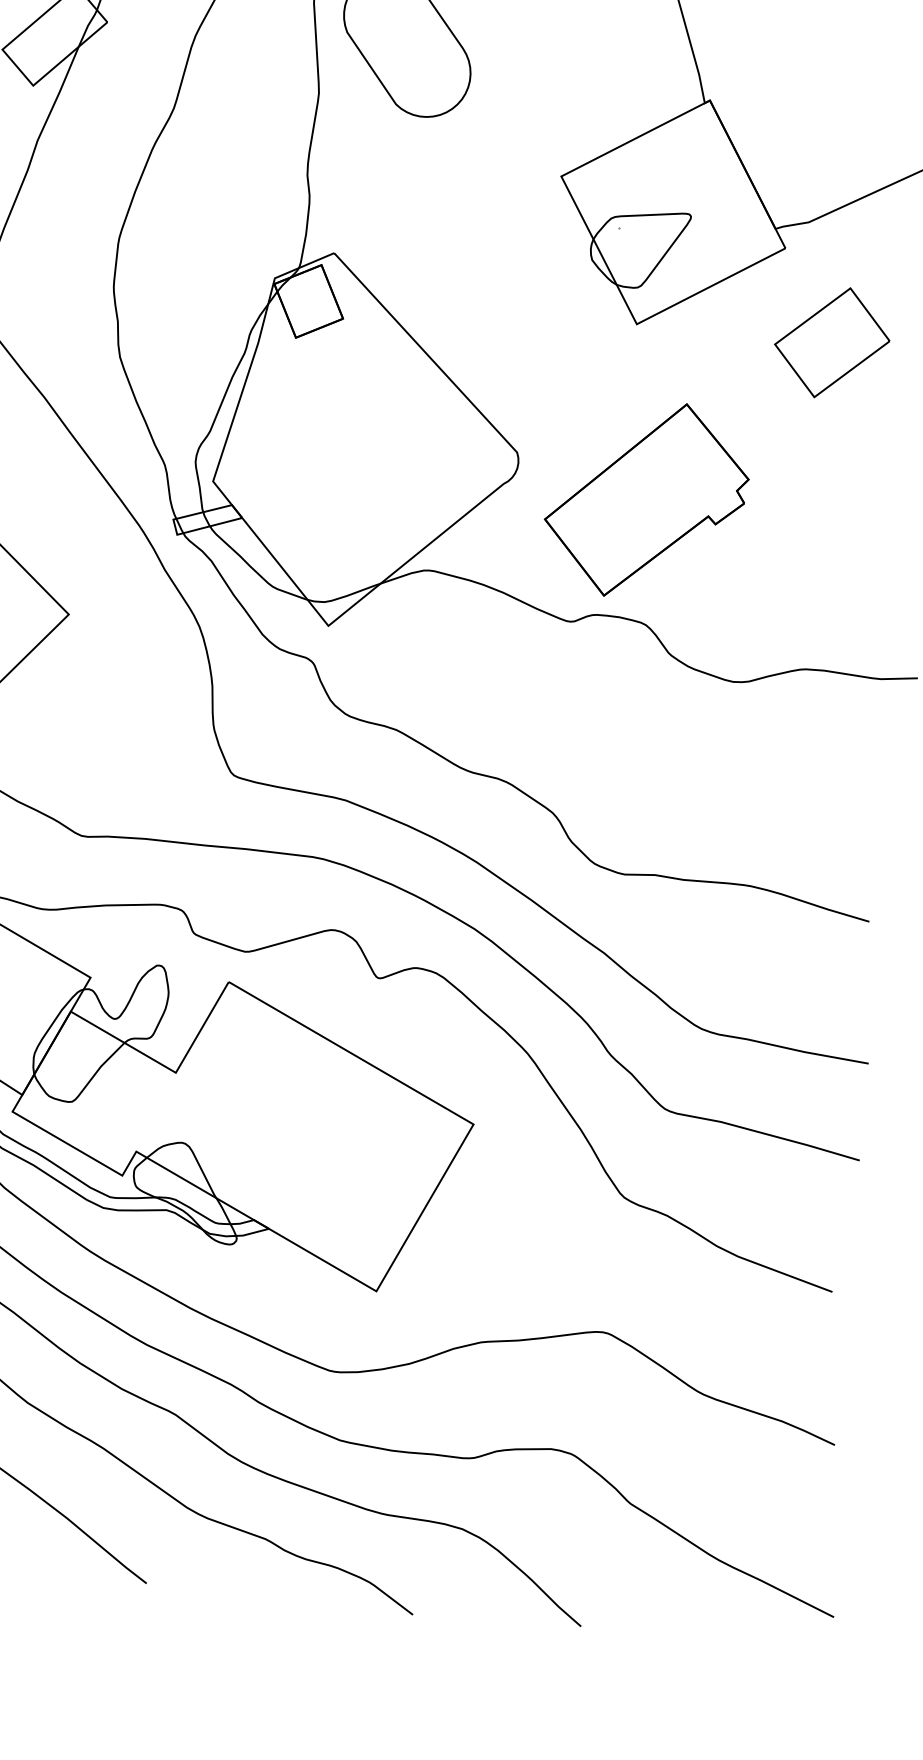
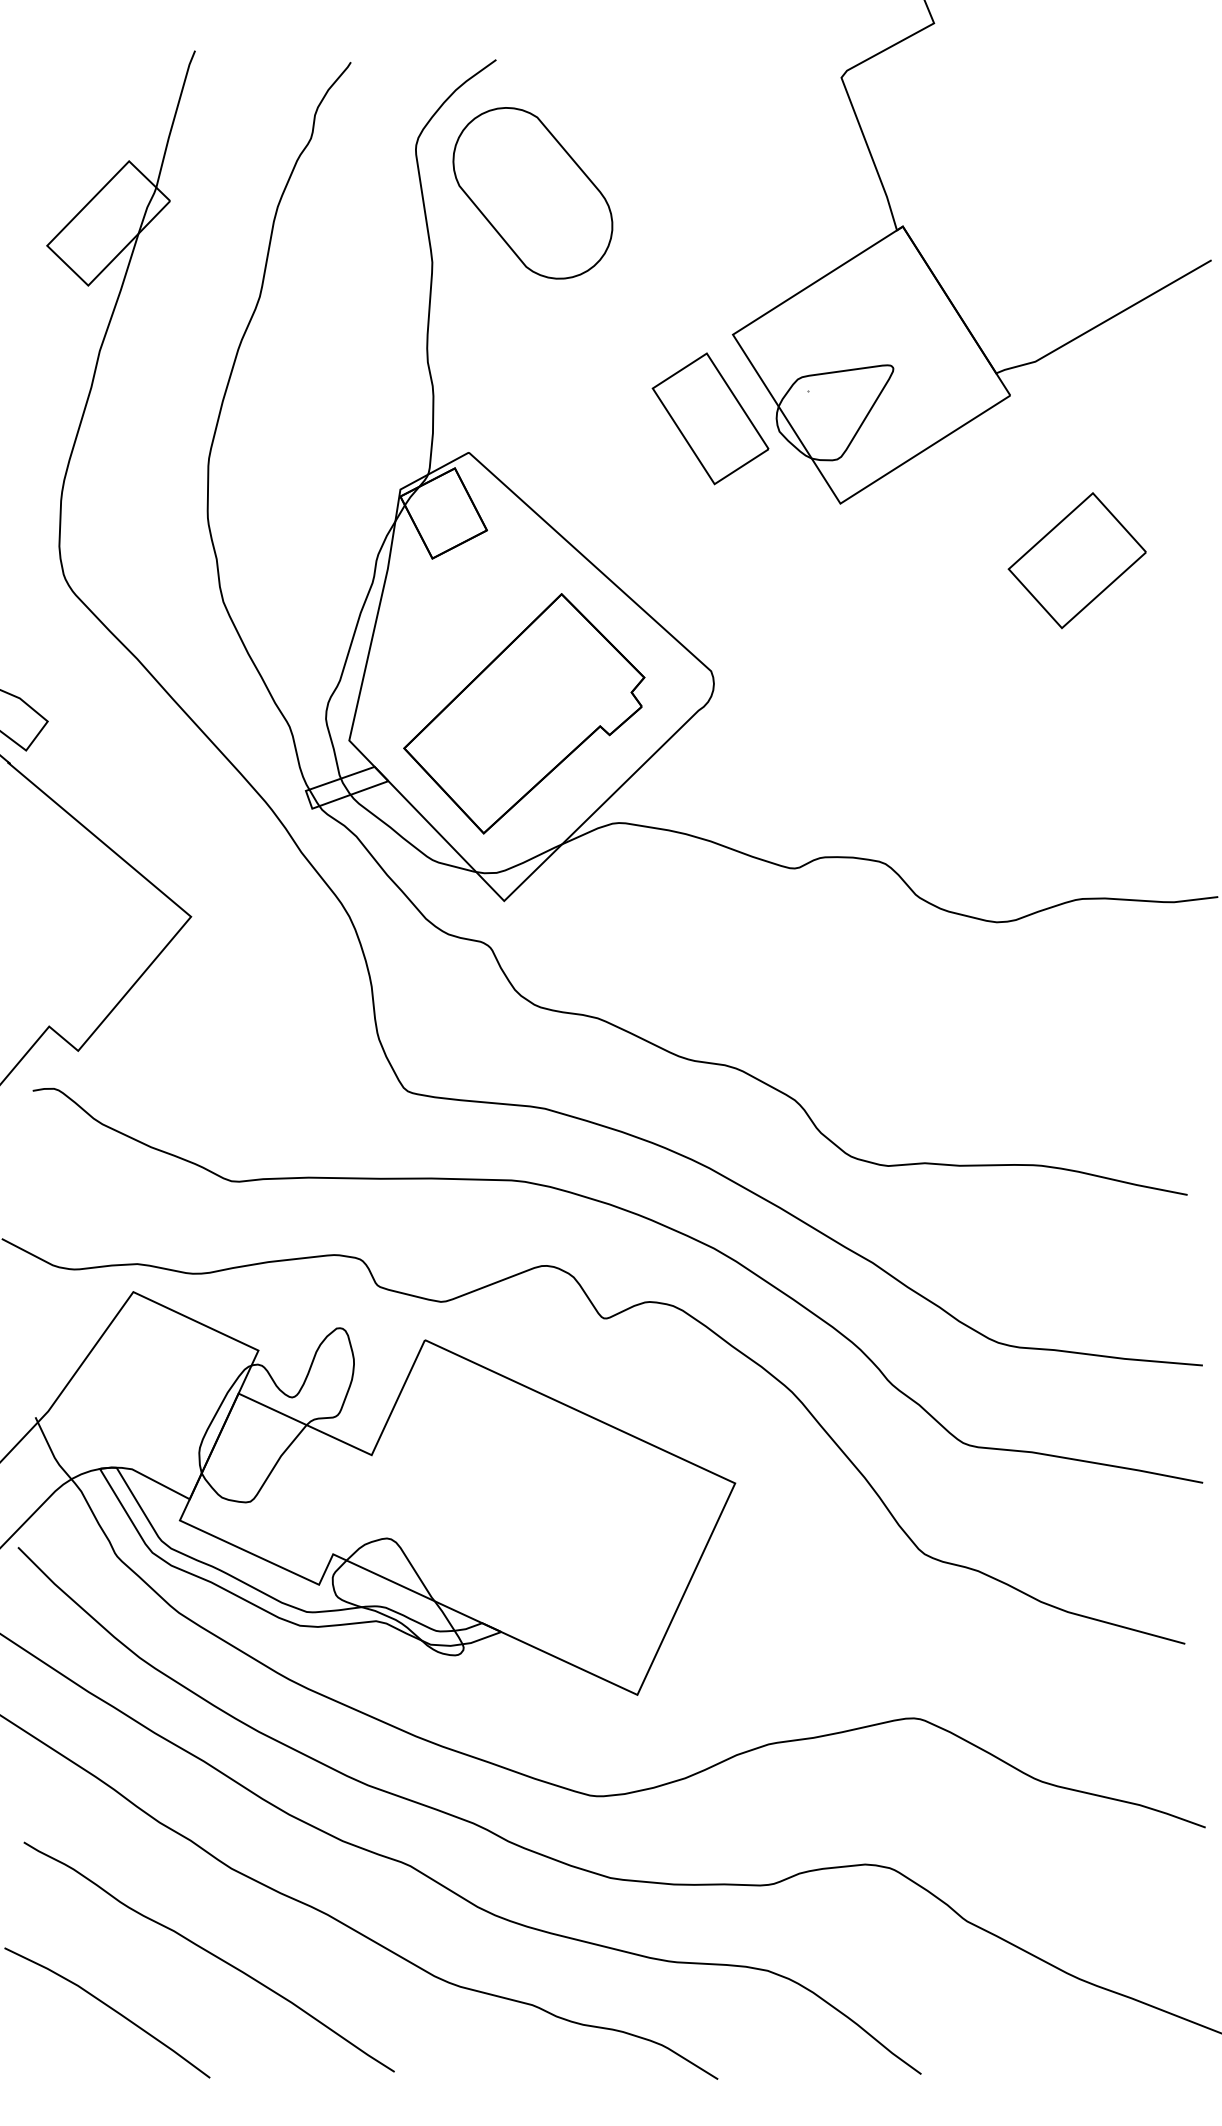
part: (536, 243) -> (710, 418), added
part: (831, 342) -> (1076, 560), moved
part: (646, 499) -> (524, 713), moved

